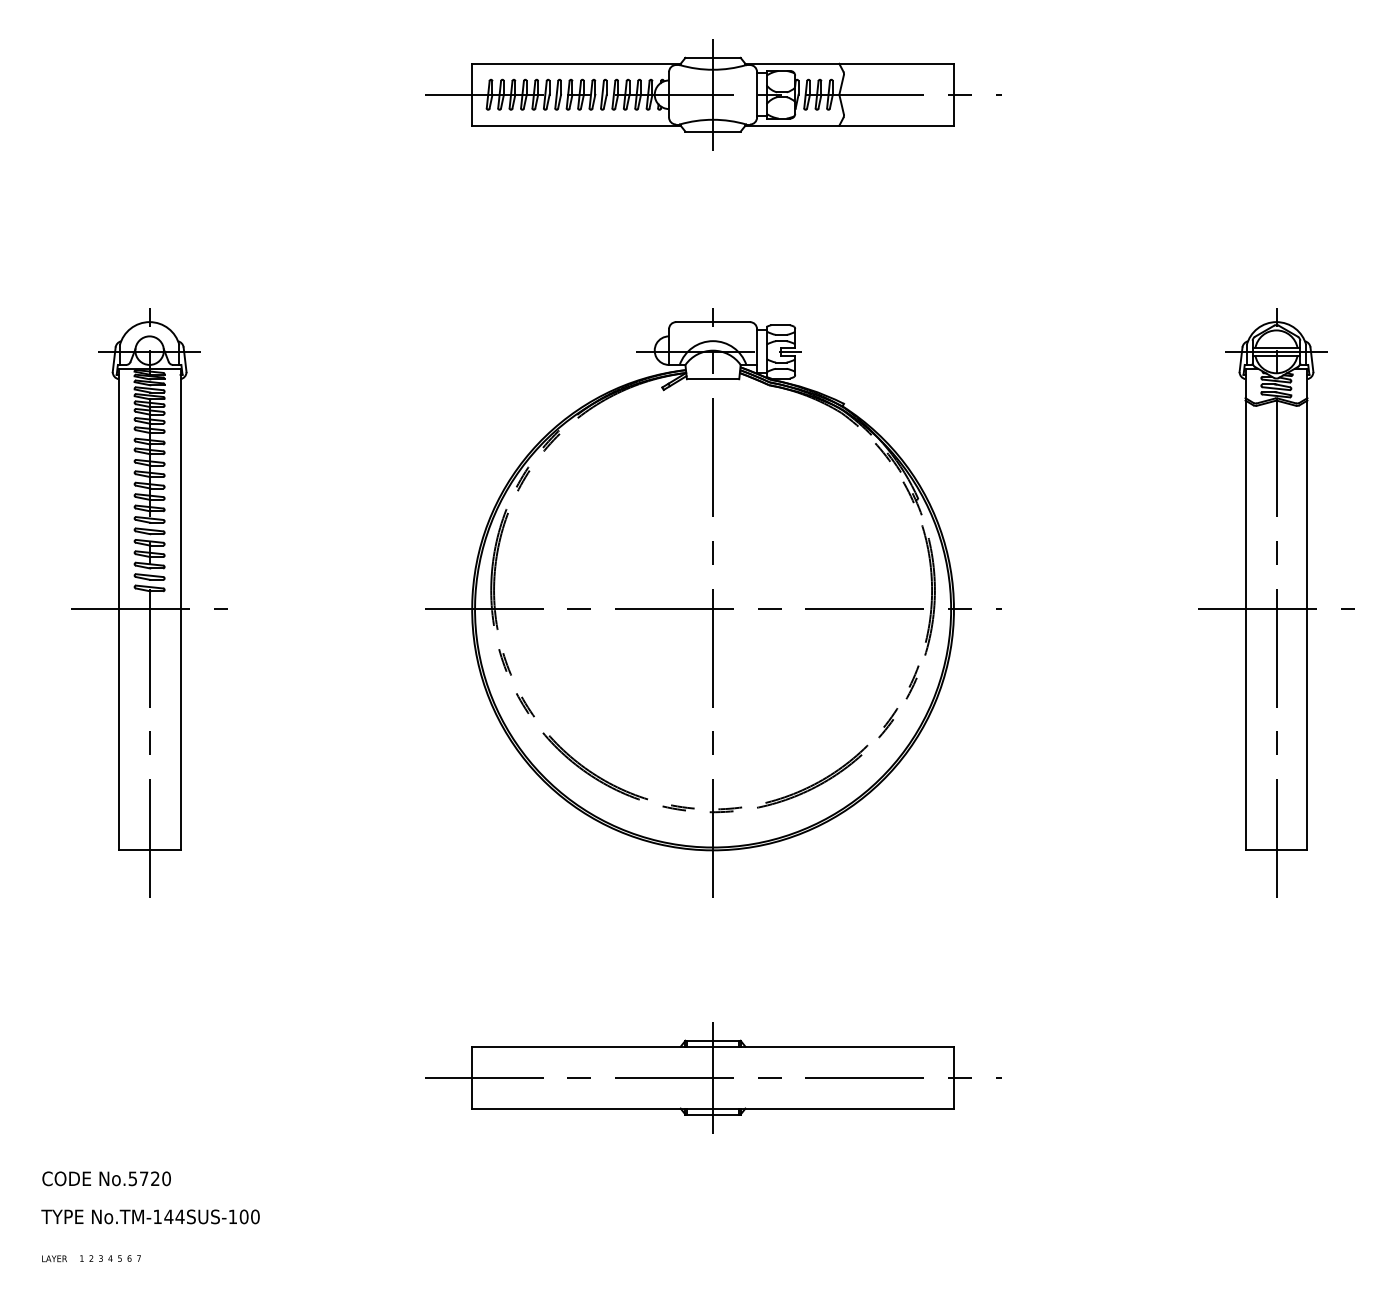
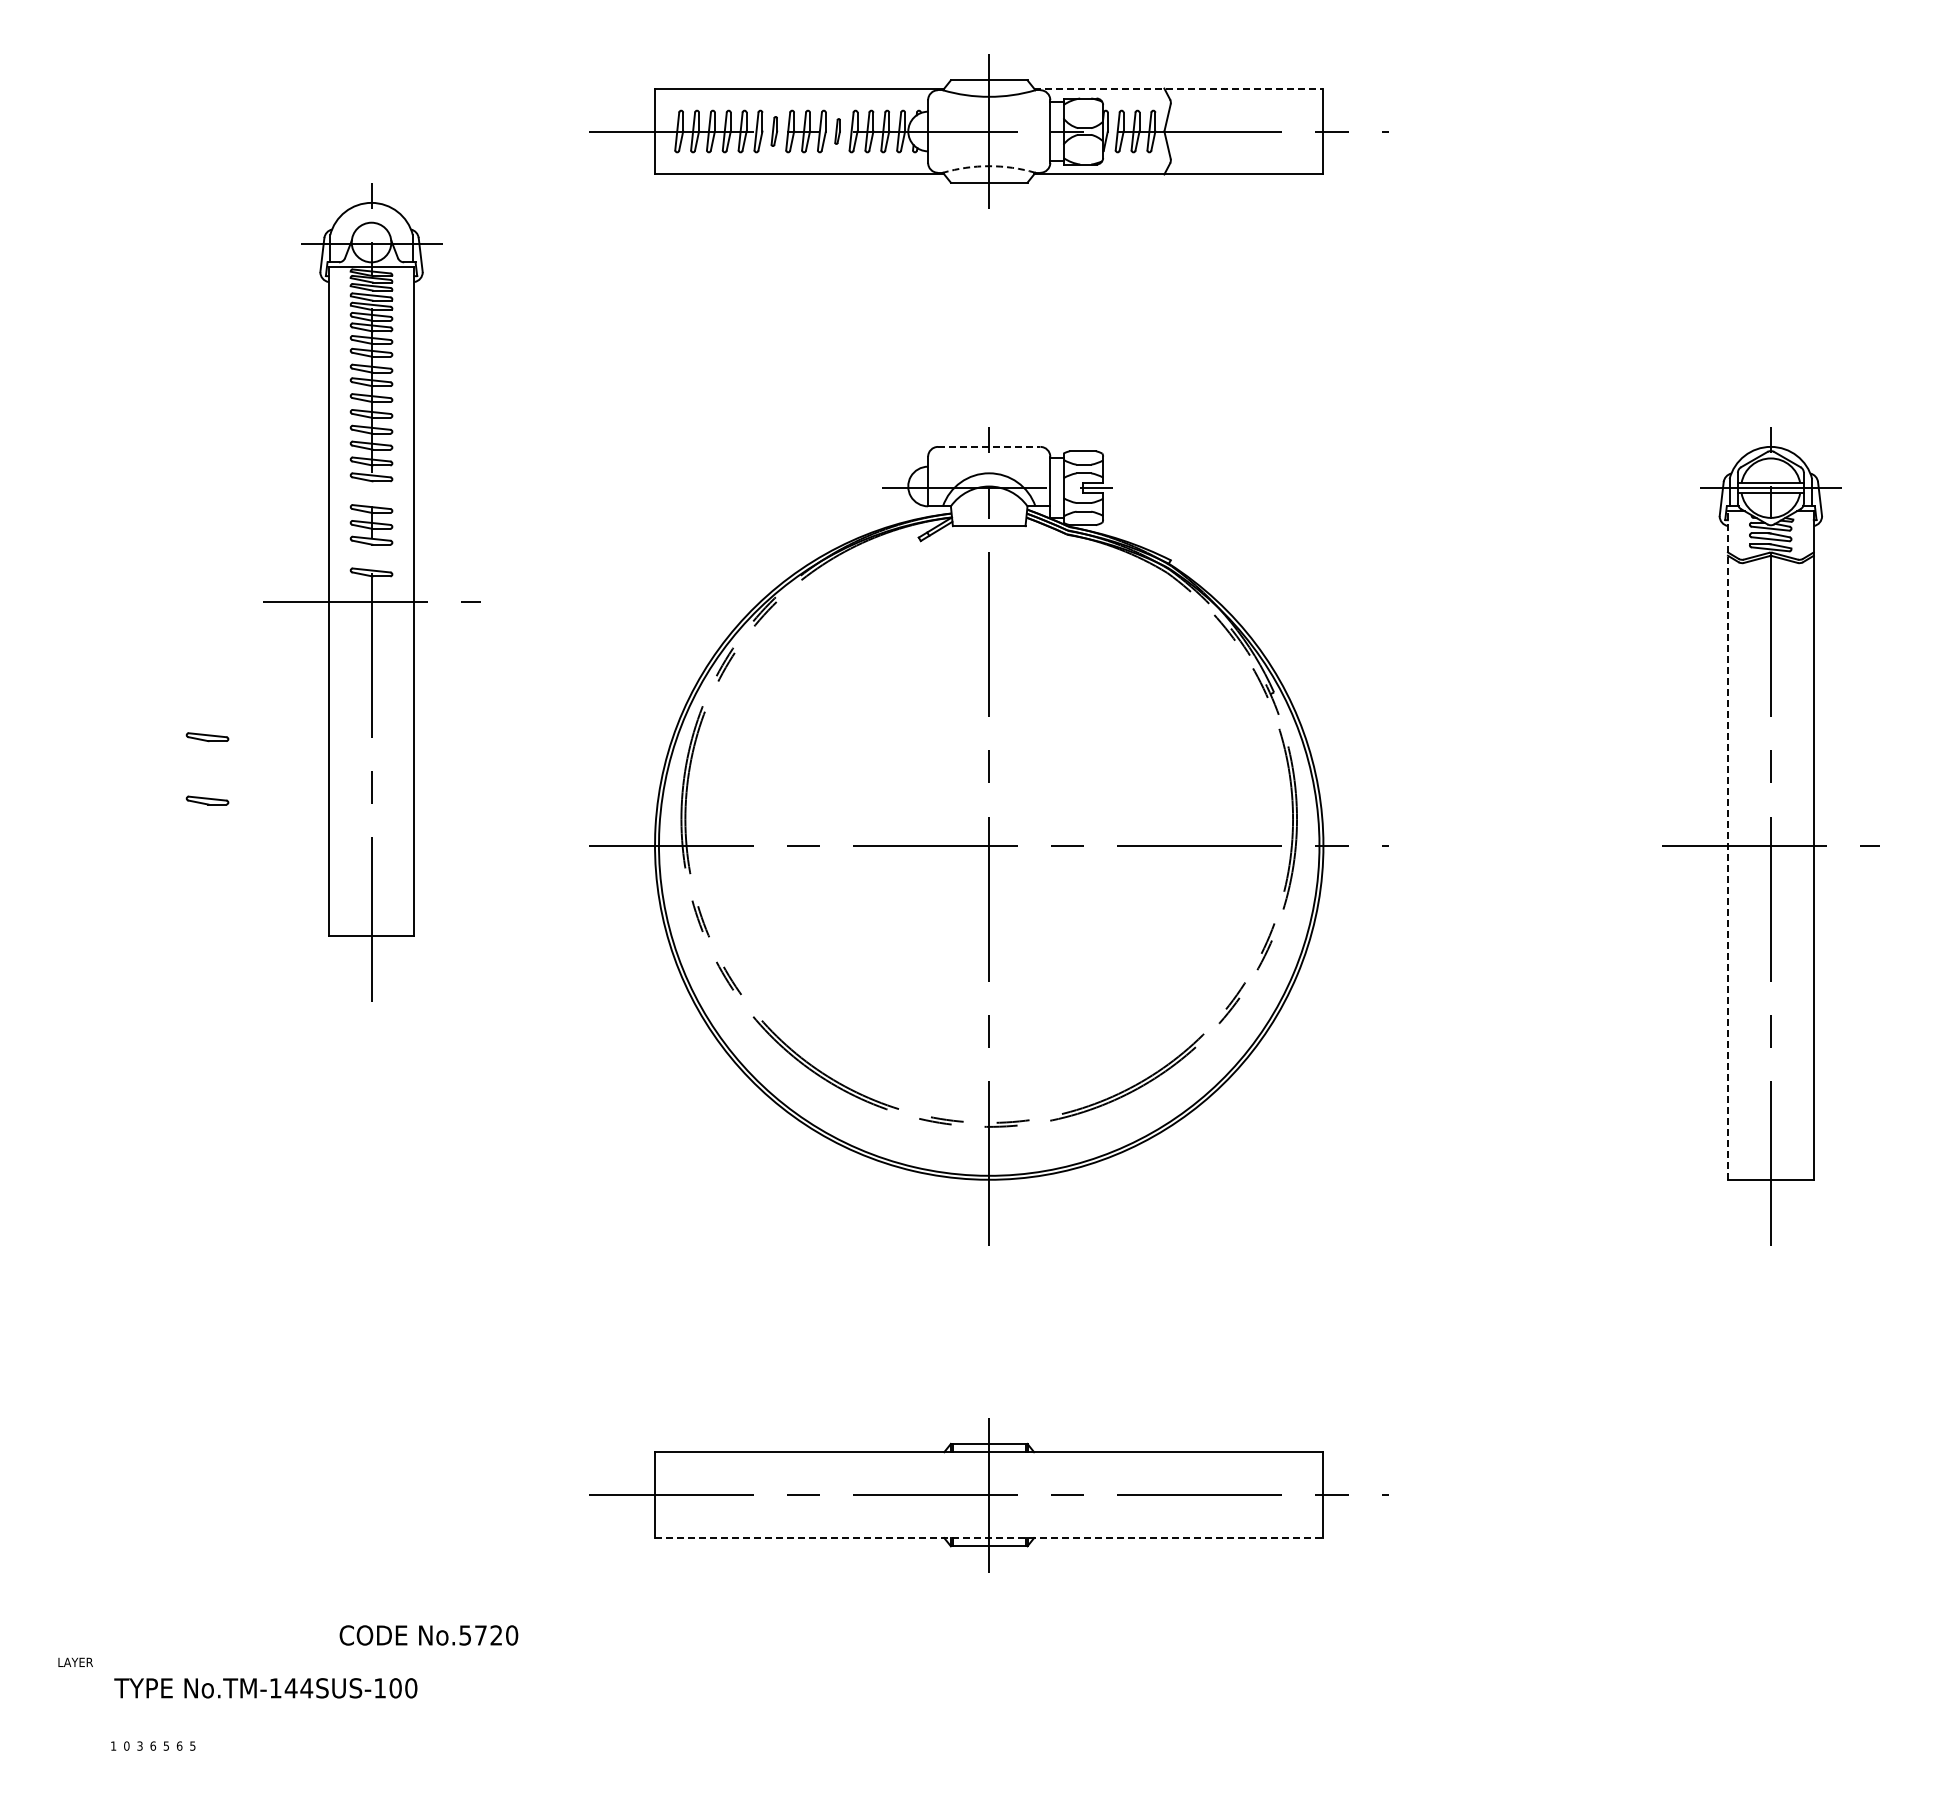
line: (849, 63) -> (1178, 88), solid -> dashed
part: (558, 94) -> (774, 131), size x0.7
part: (603, 94) -> (837, 131), size x0.6
arc: (713, 119) -> (989, 166), solid -> dashed
line: (713, 321) -> (989, 446), solid -> dashed
part: (149, 602) -> (371, 592), moved
line: (1245, 609) -> (1727, 845), solid -> dashed
line: (713, 1108) -> (989, 1538), solid -> dashed
text: (106, 1178) -> (428, 1635), moved
text: (150, 1217) -> (265, 1688), moved
text: (54, 1258) -> (75, 1661), moved
text: (91, 1258) -> (126, 1745), 2 -> 0
text: (109, 1258) -> (152, 1745), 4 -> 6
text: (138, 1258) -> (192, 1745), 7 -> 5

